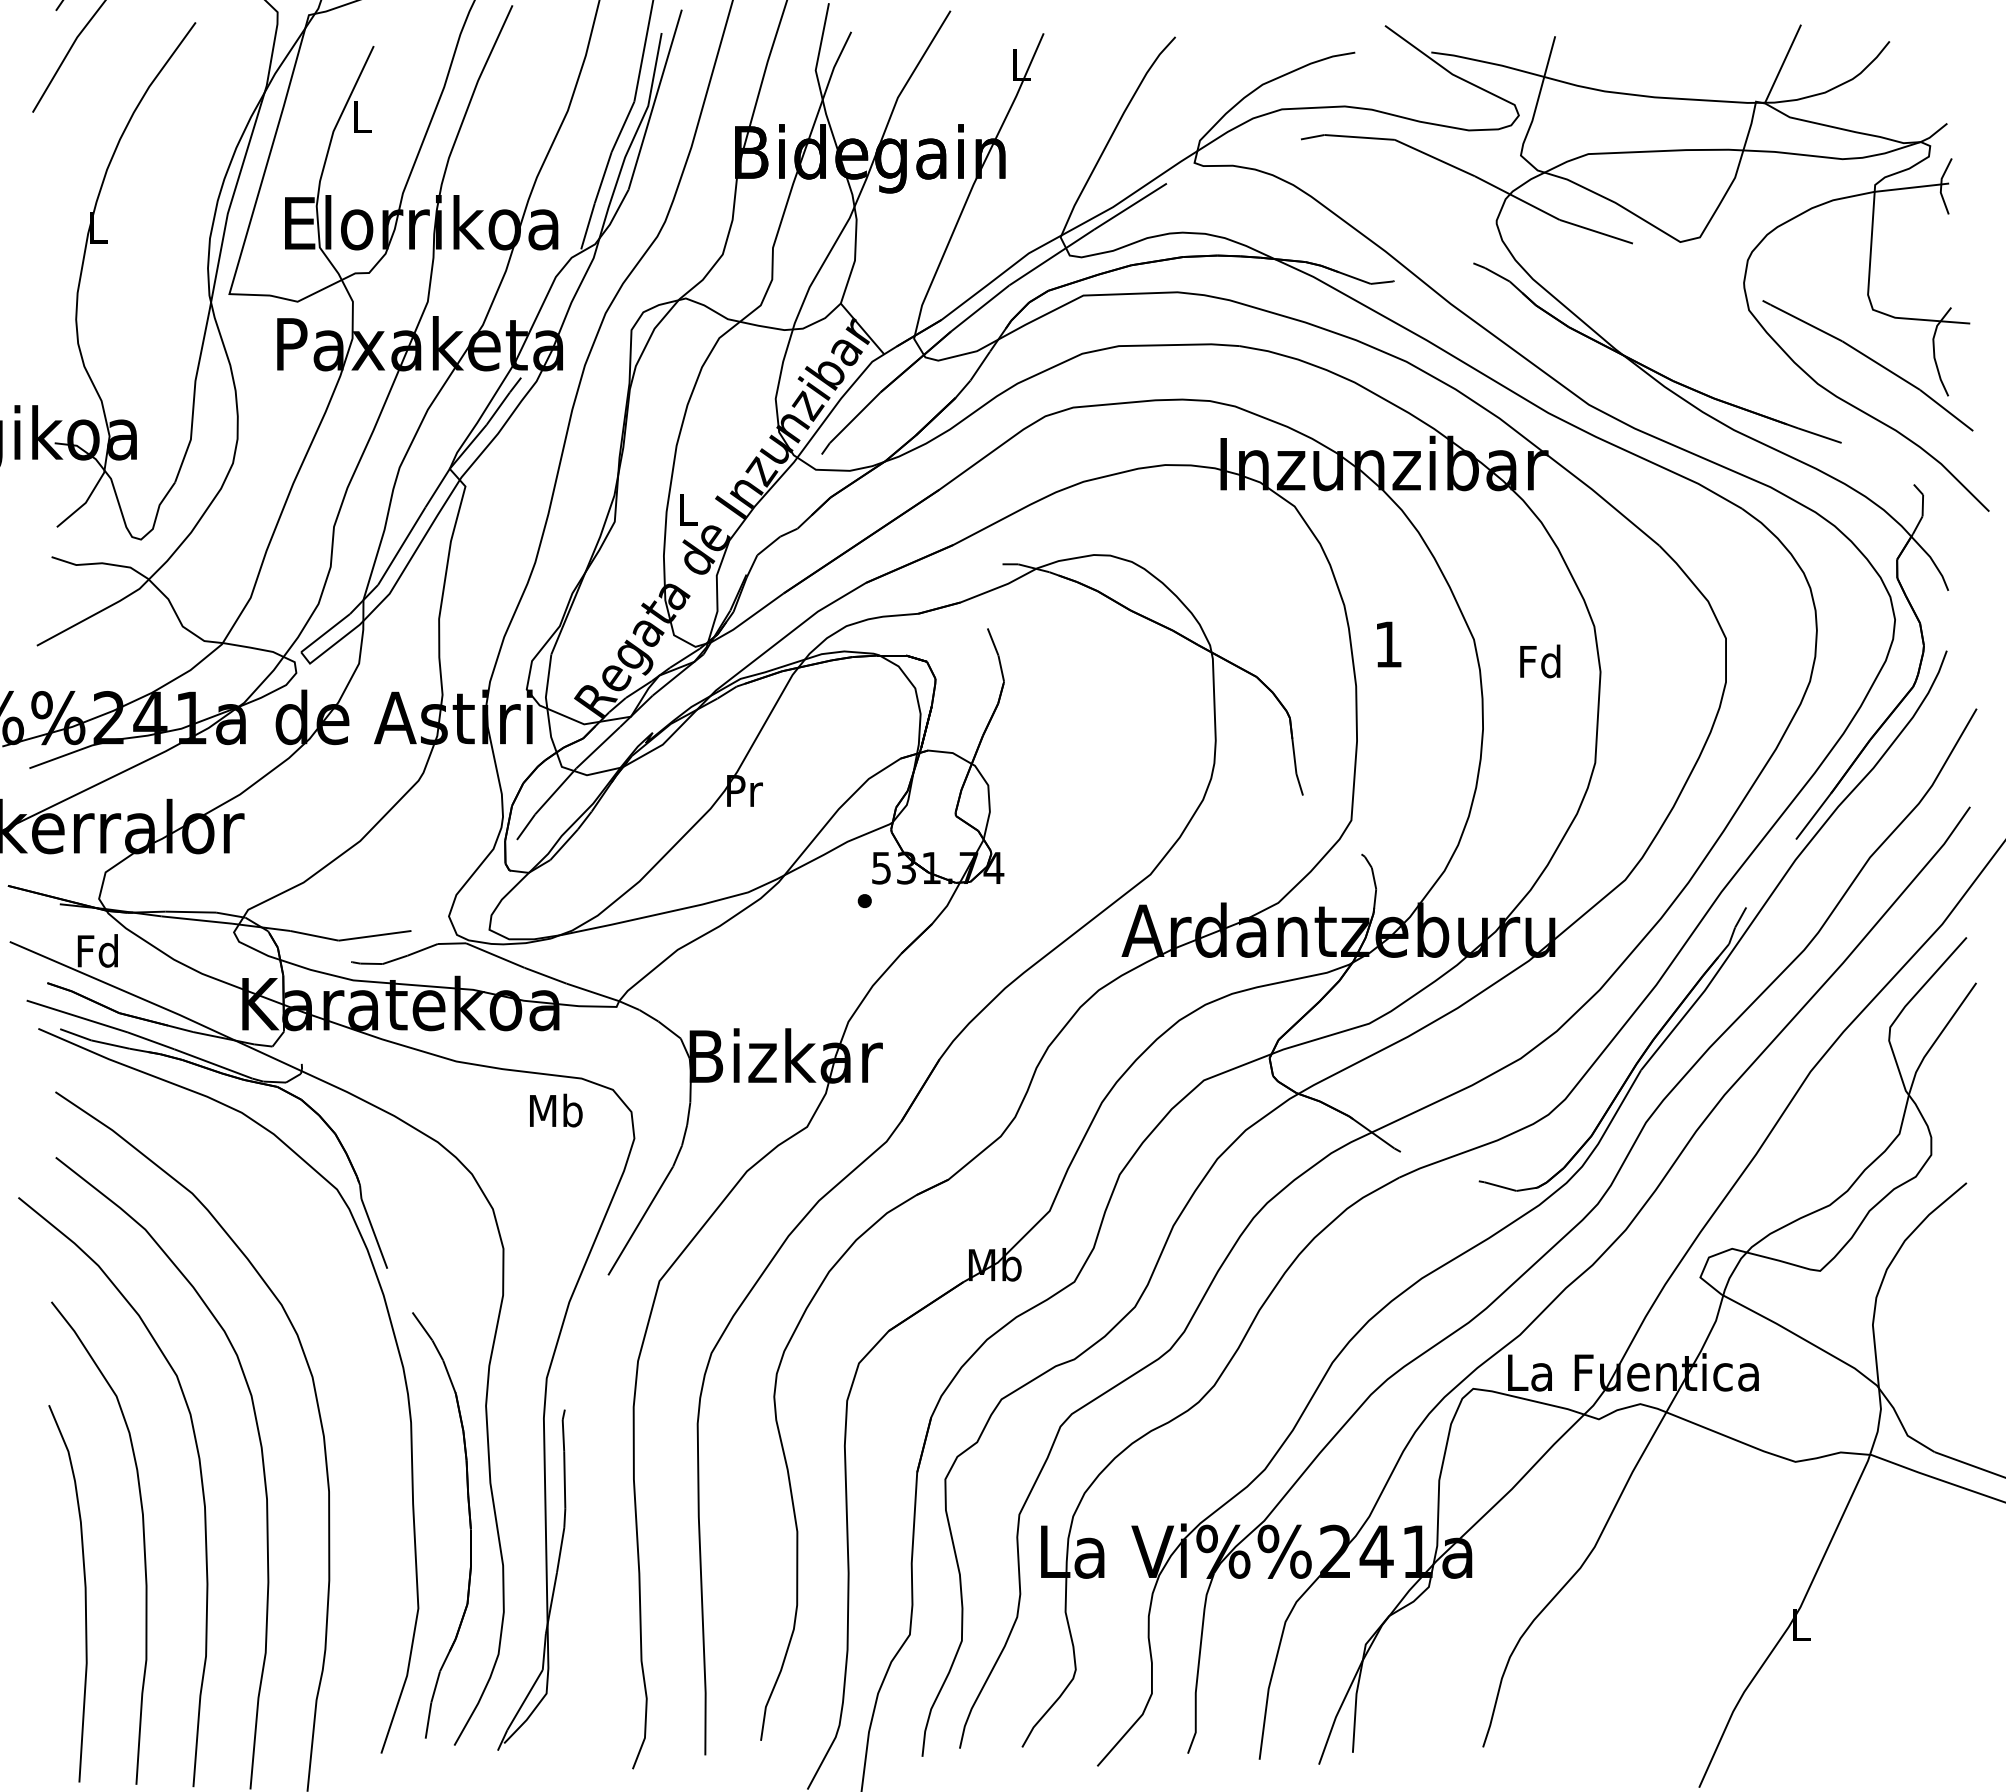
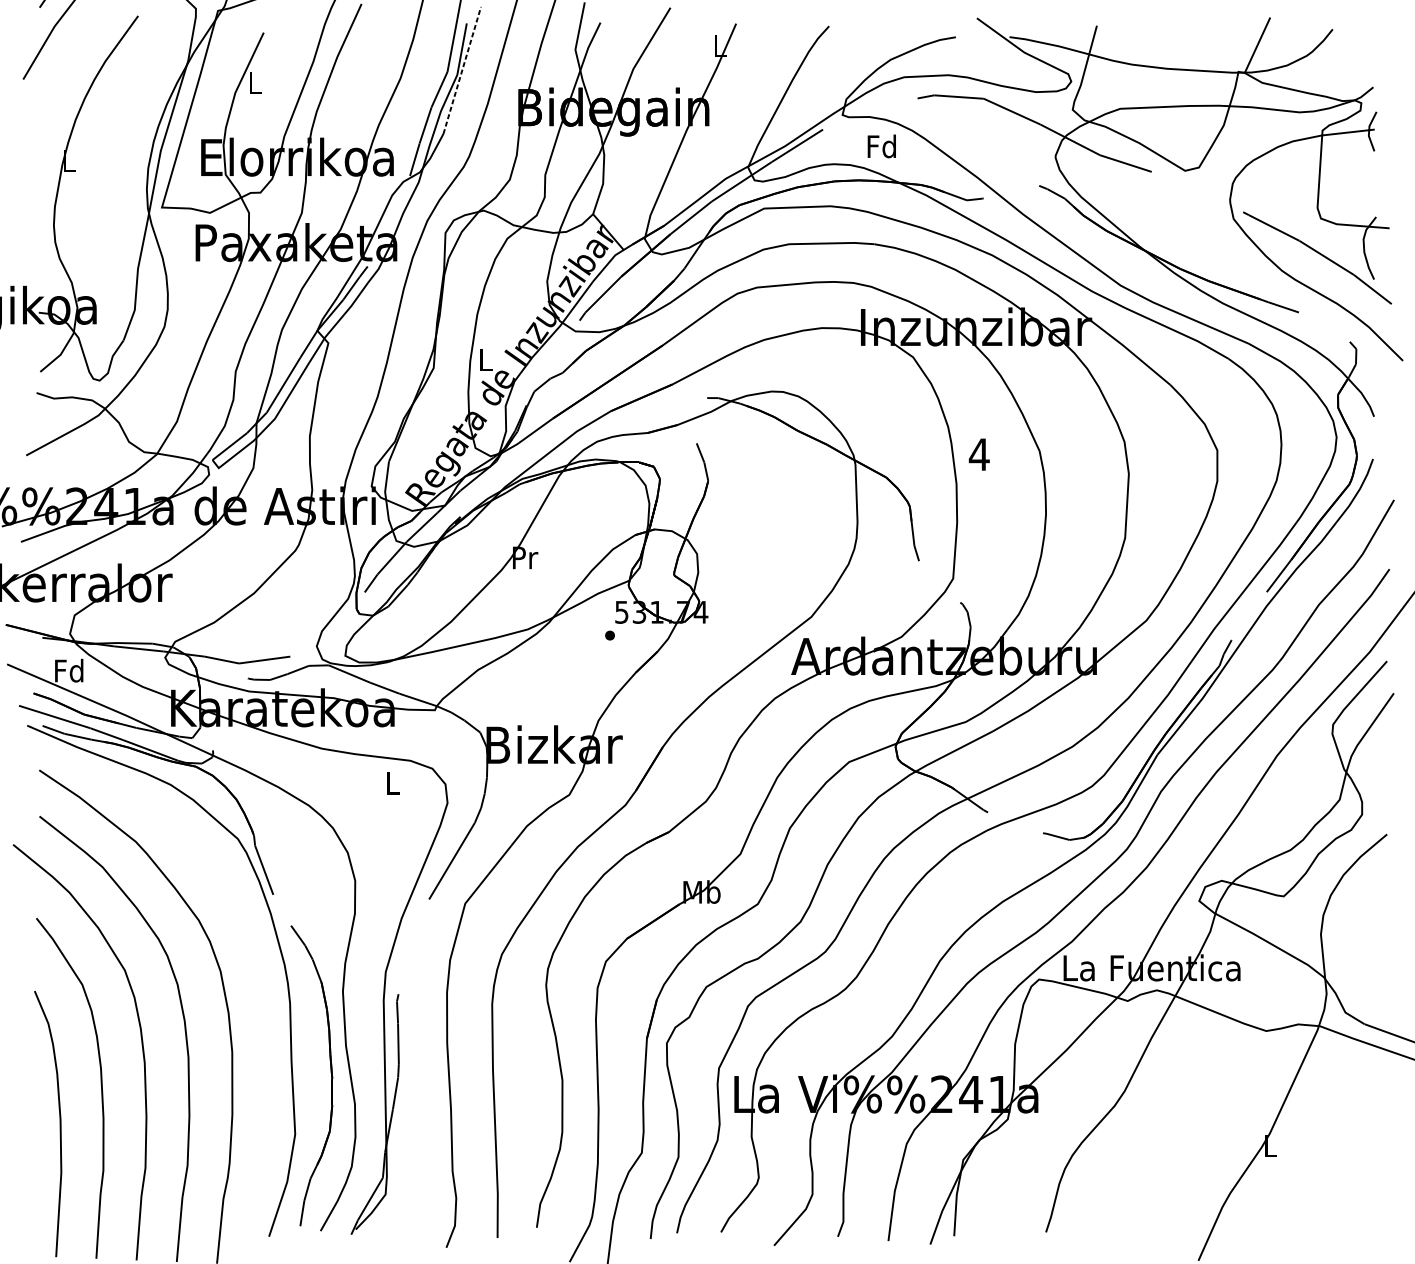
line: (655, 99) -> (462, 70), solid -> dashed
text: (1388, 644) -> (979, 454), 1 -> 4
text: (1540, 661) -> (882, 146), moved
text: (556, 1110) -> (392, 783), Mb -> L

